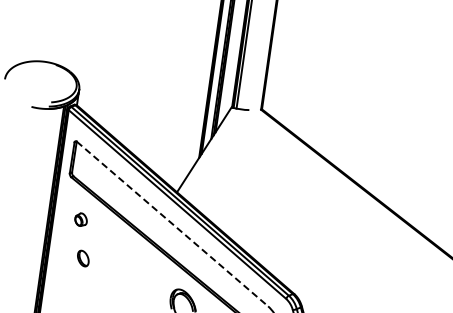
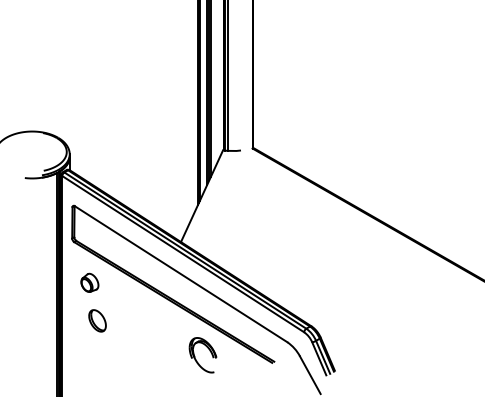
part: (80, 219) -> (89, 282), size x1.43
line: (172, 224) -> (181, 274), dashed -> solid
part: (83, 258) -> (97, 320), size x1.43

